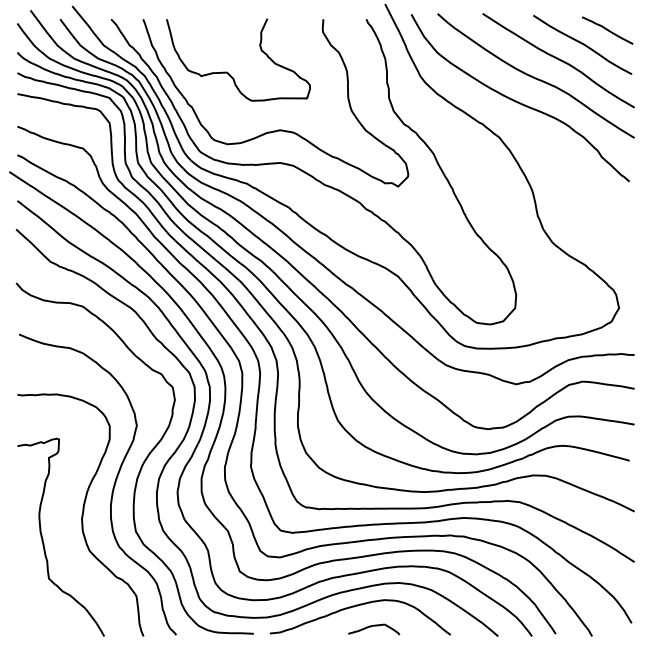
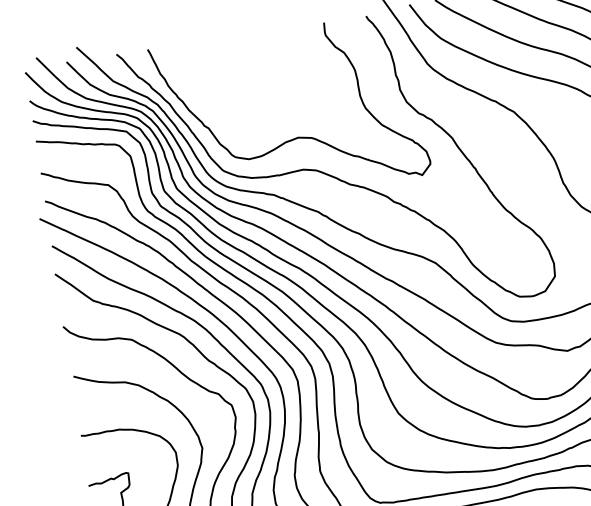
curve: (228, 72) -> (239, 88), removed

